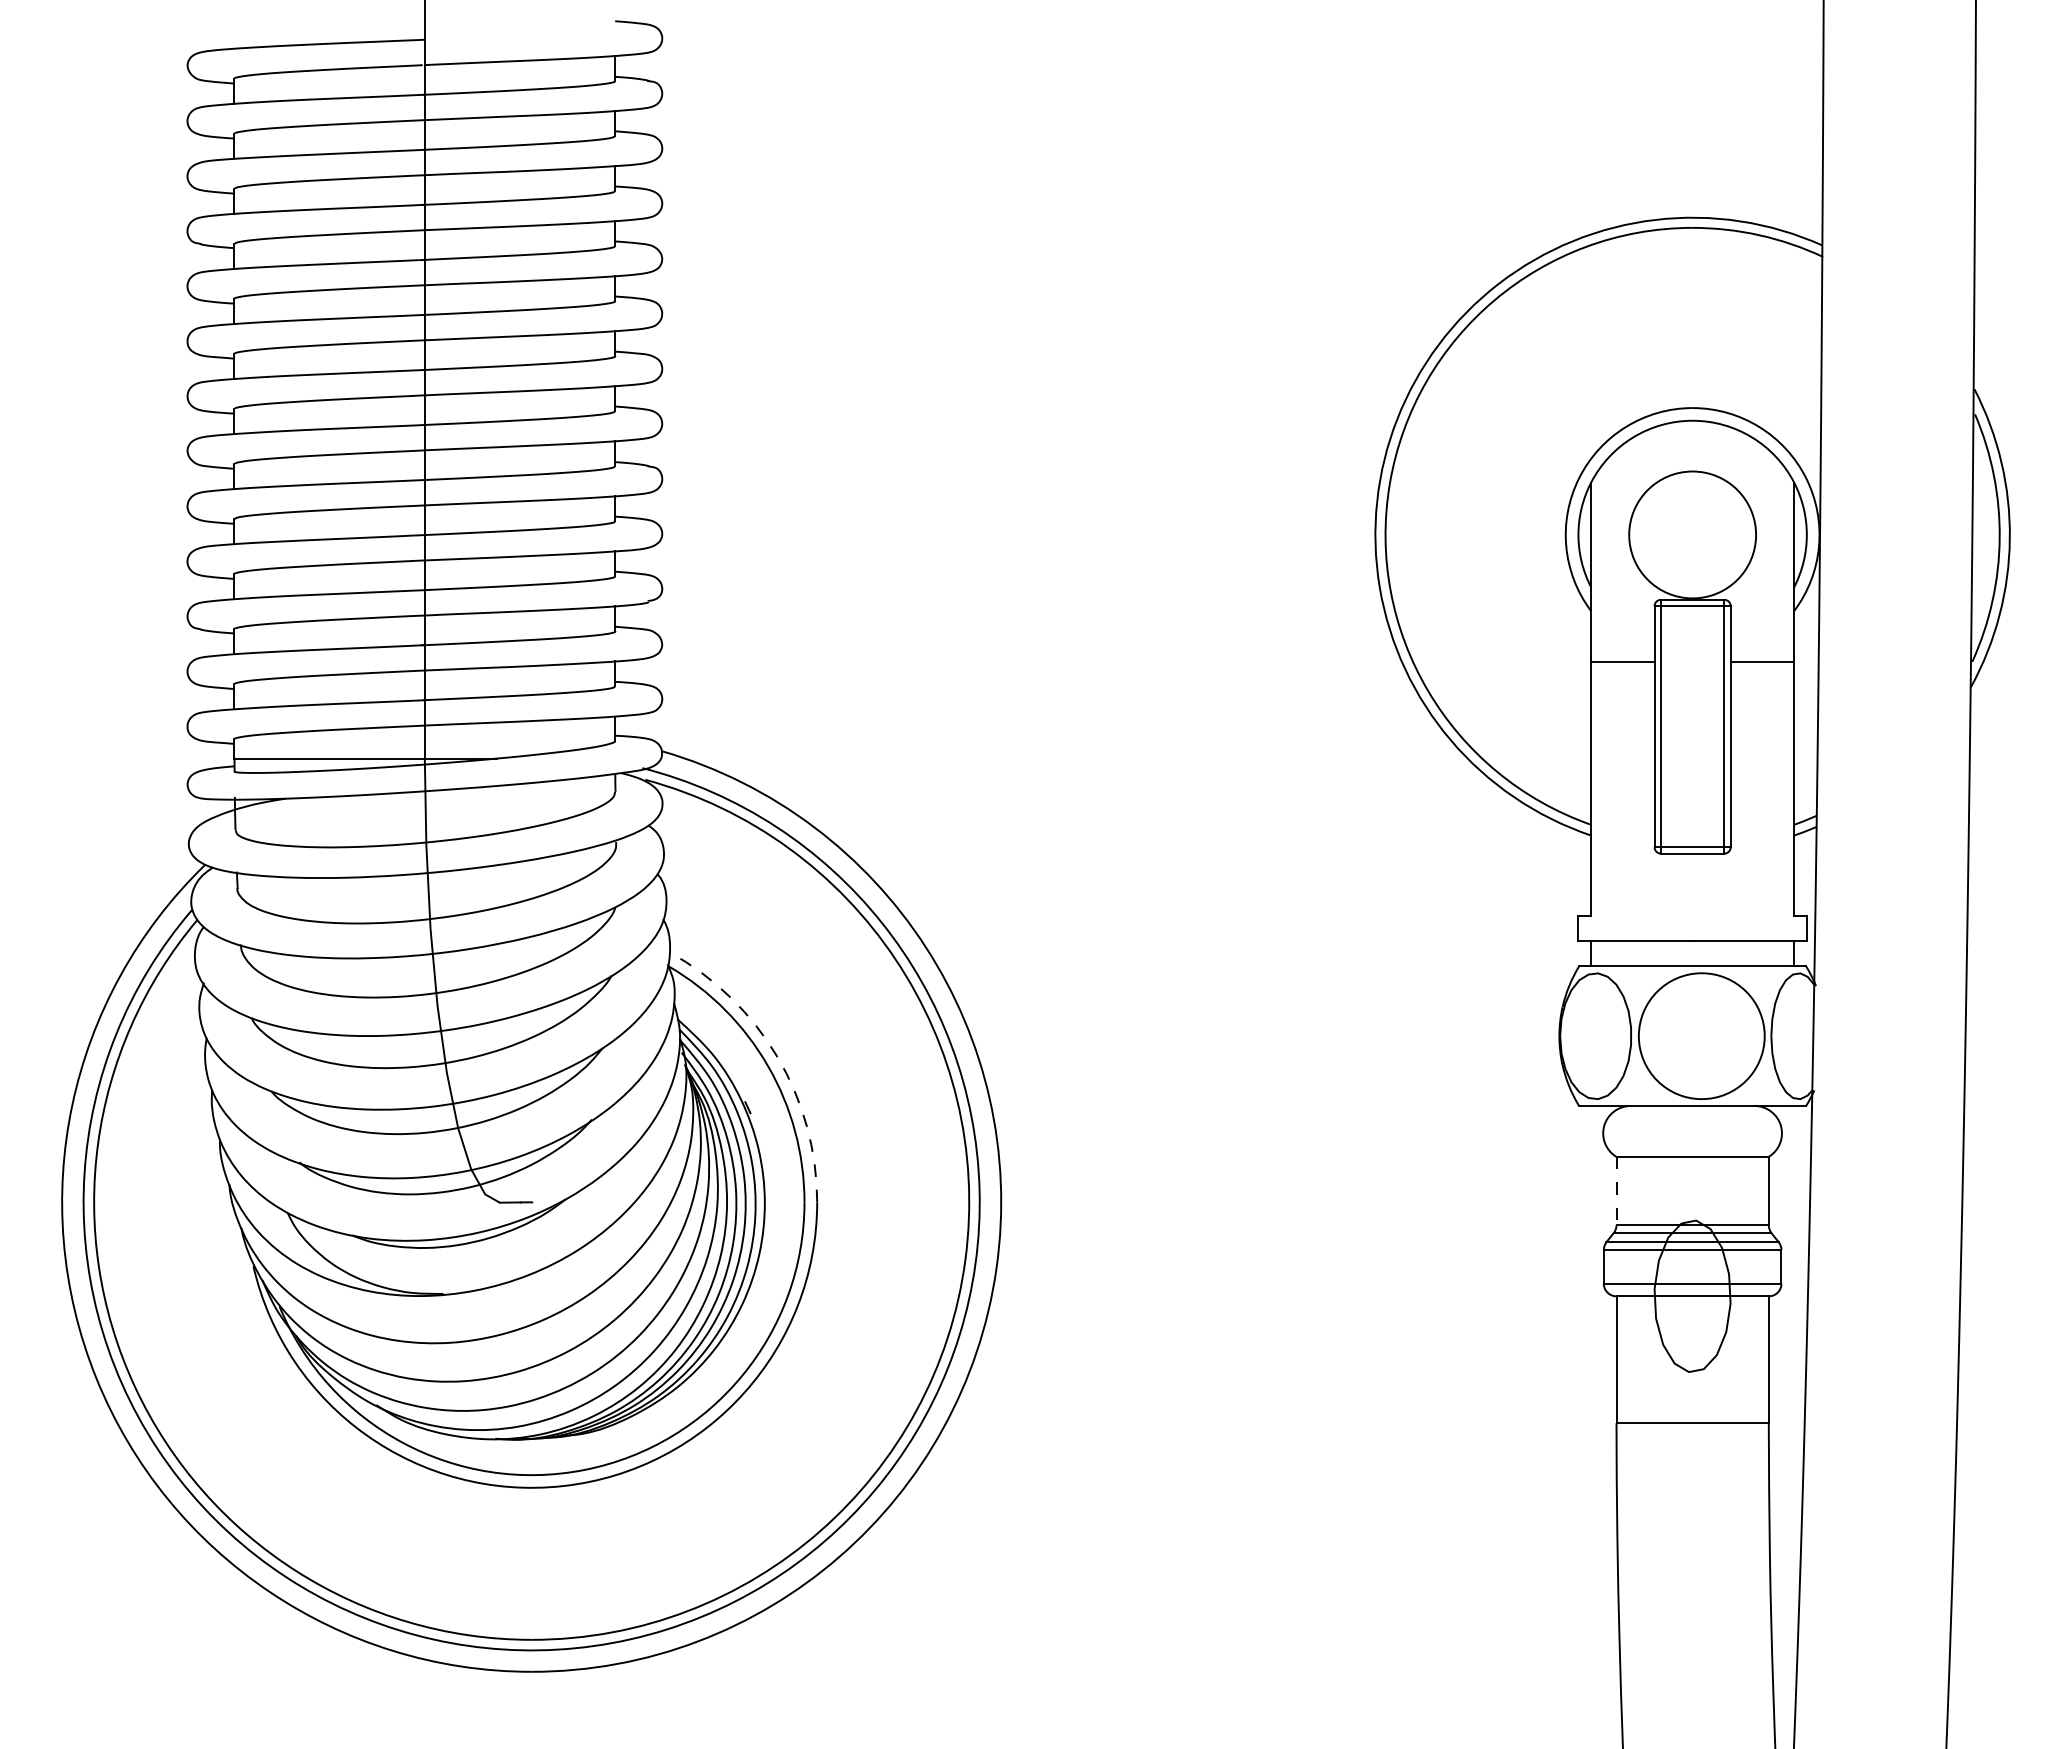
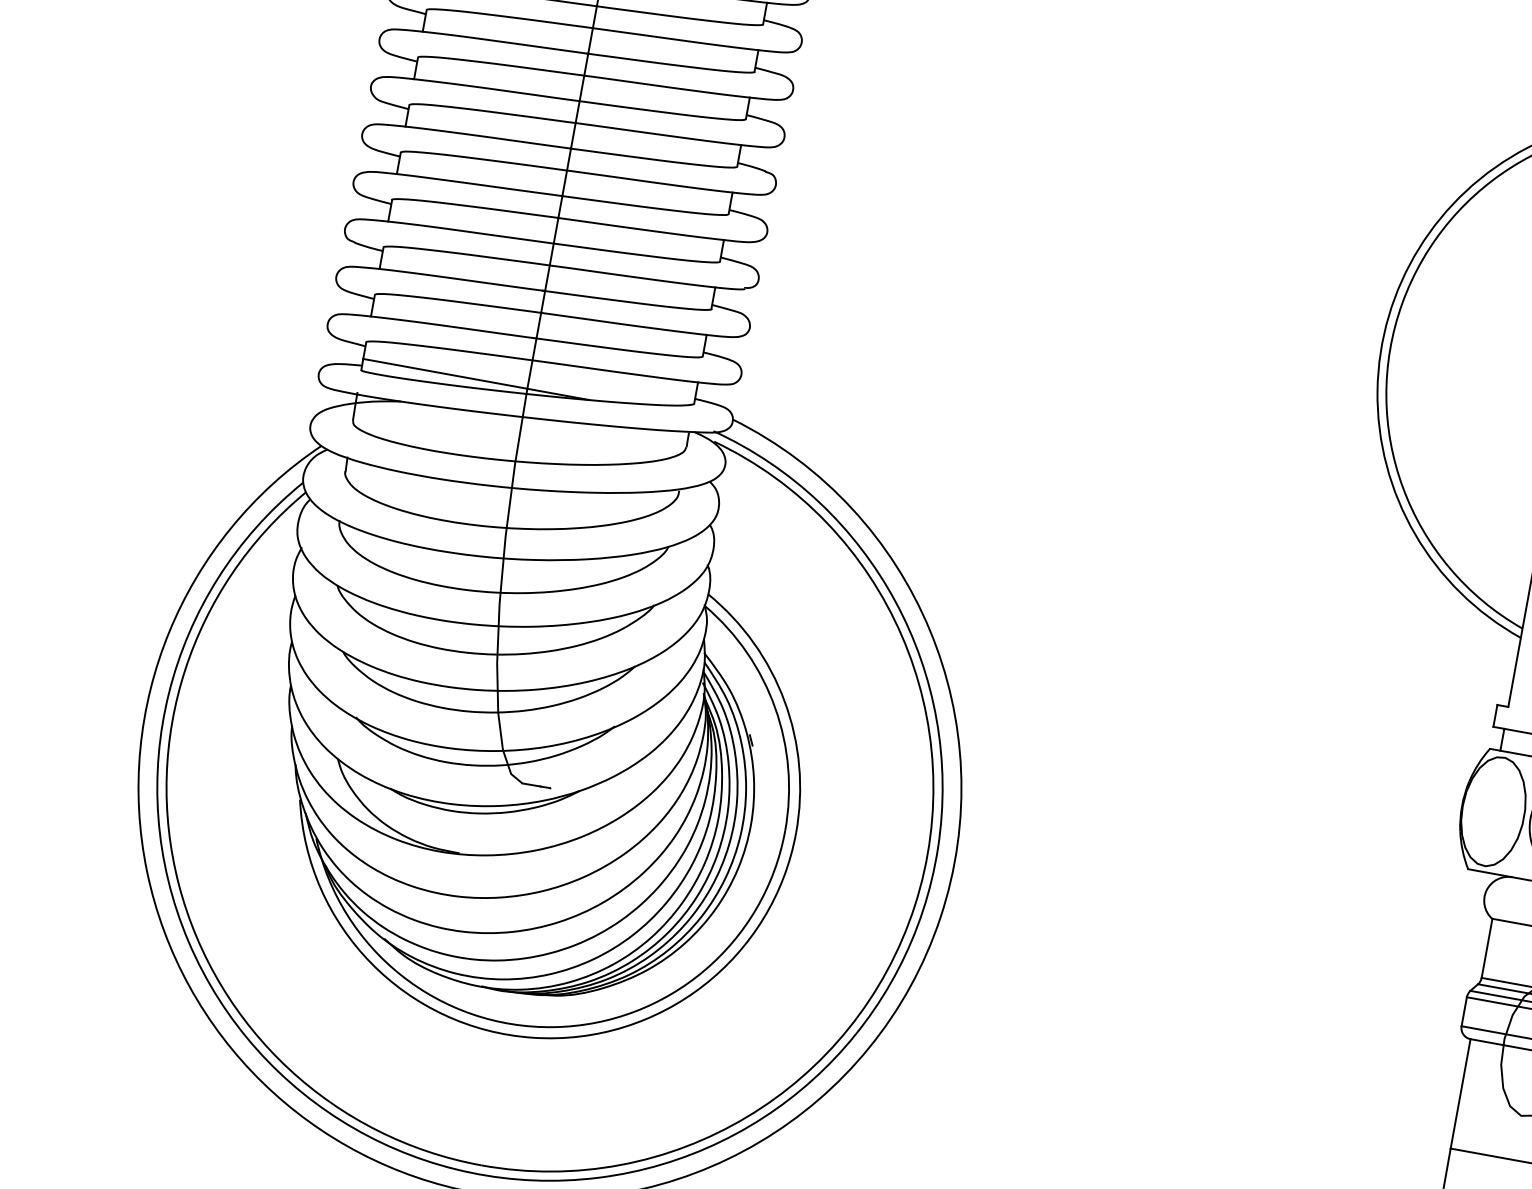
arc: (777, 1057) -> (784, 701), dashed -> solid
line: (1616, 1191) -> (1486, 948), dashed -> solid

